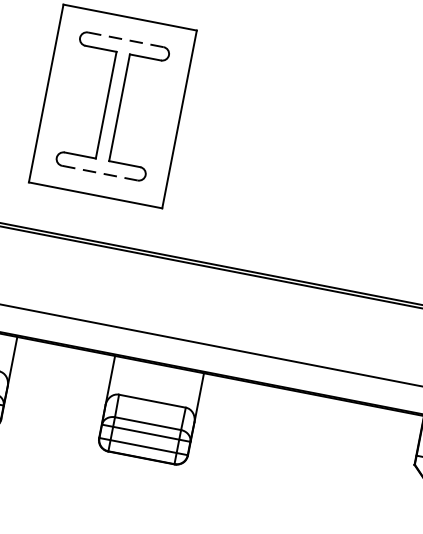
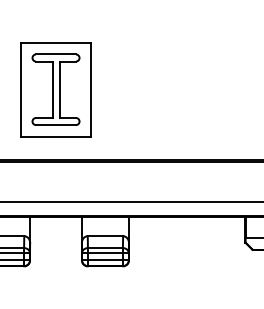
line: (124, 39) -> (55, 54), dashed -> solid
line: (100, 174) -> (56, 125), dashed -> solid

